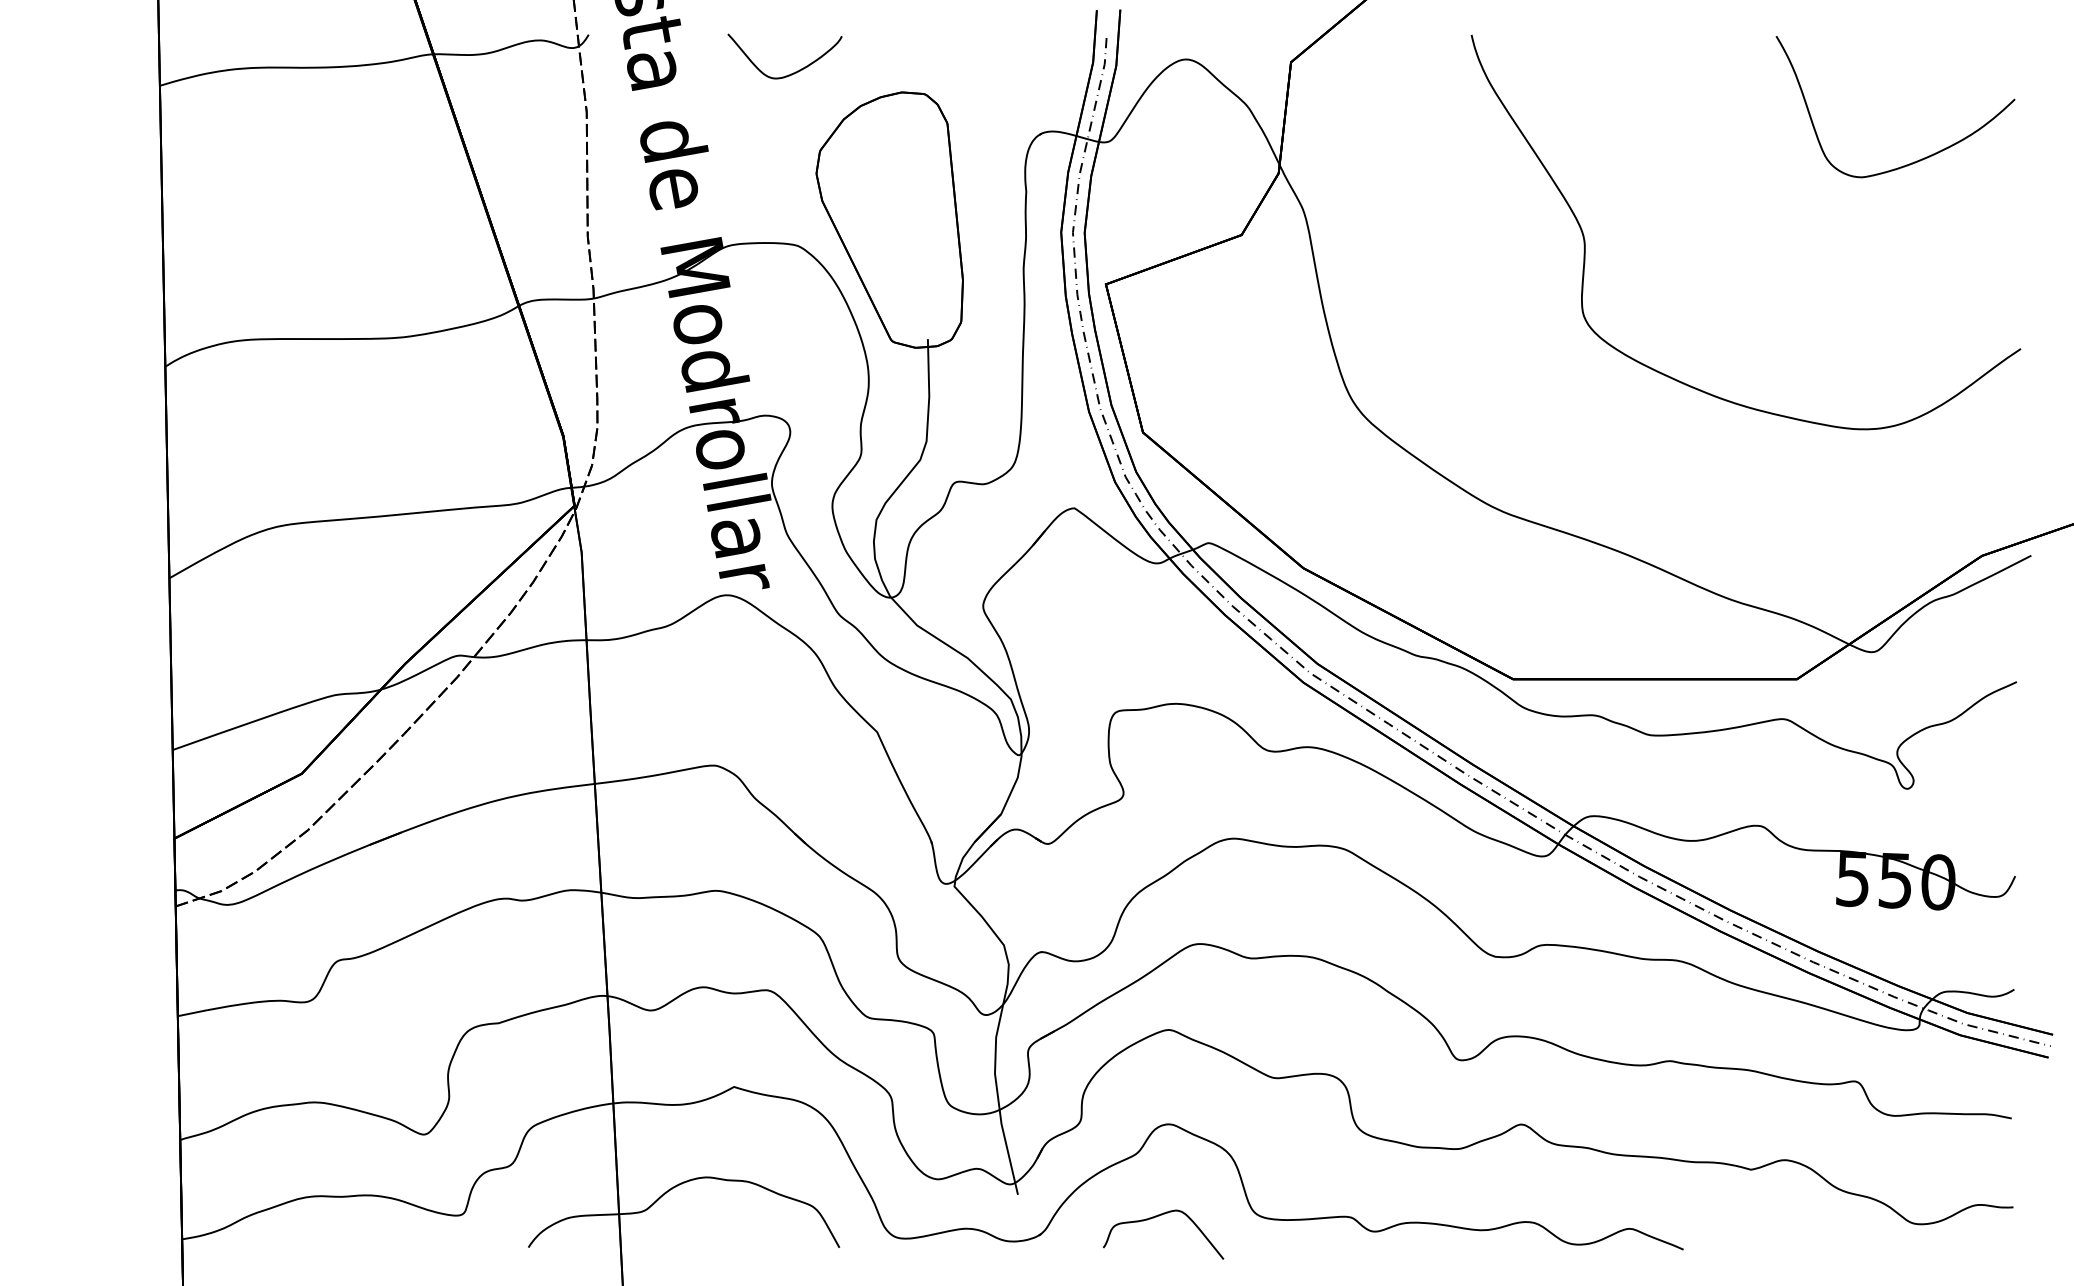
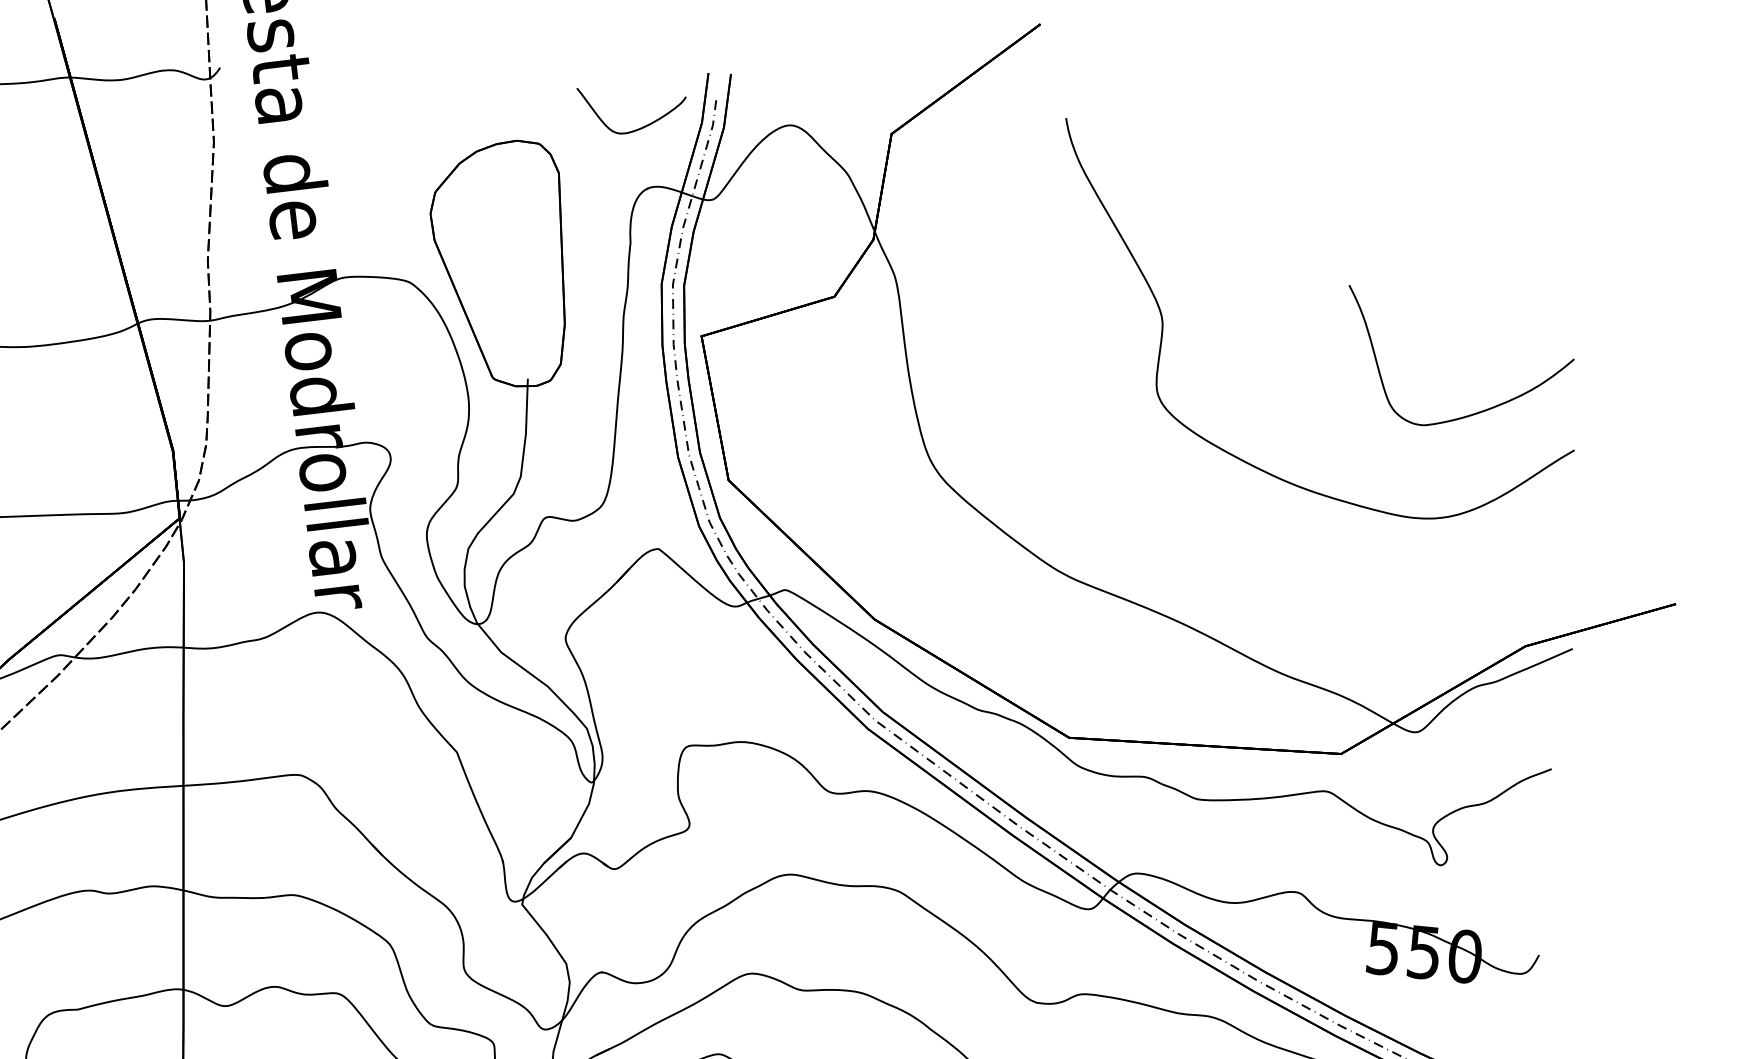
curve: (793, 72) -> (637, 128), moved
curve: (1916, 160) -> (1476, 412), moved

